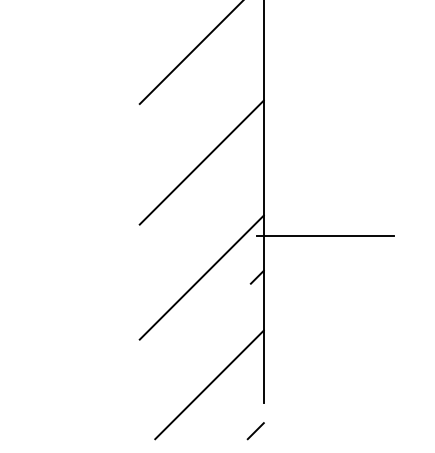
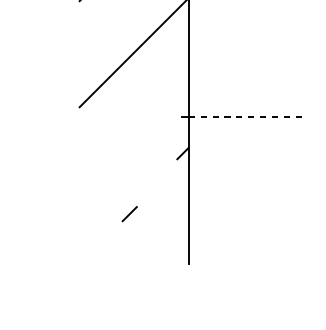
line: (329, 236) -> (246, 117), solid -> dashed
line: (201, 277) -> (133, 153), removed
line: (209, 384) -> (140, 247), removed
line: (255, 431) -> (129, 214), moved

